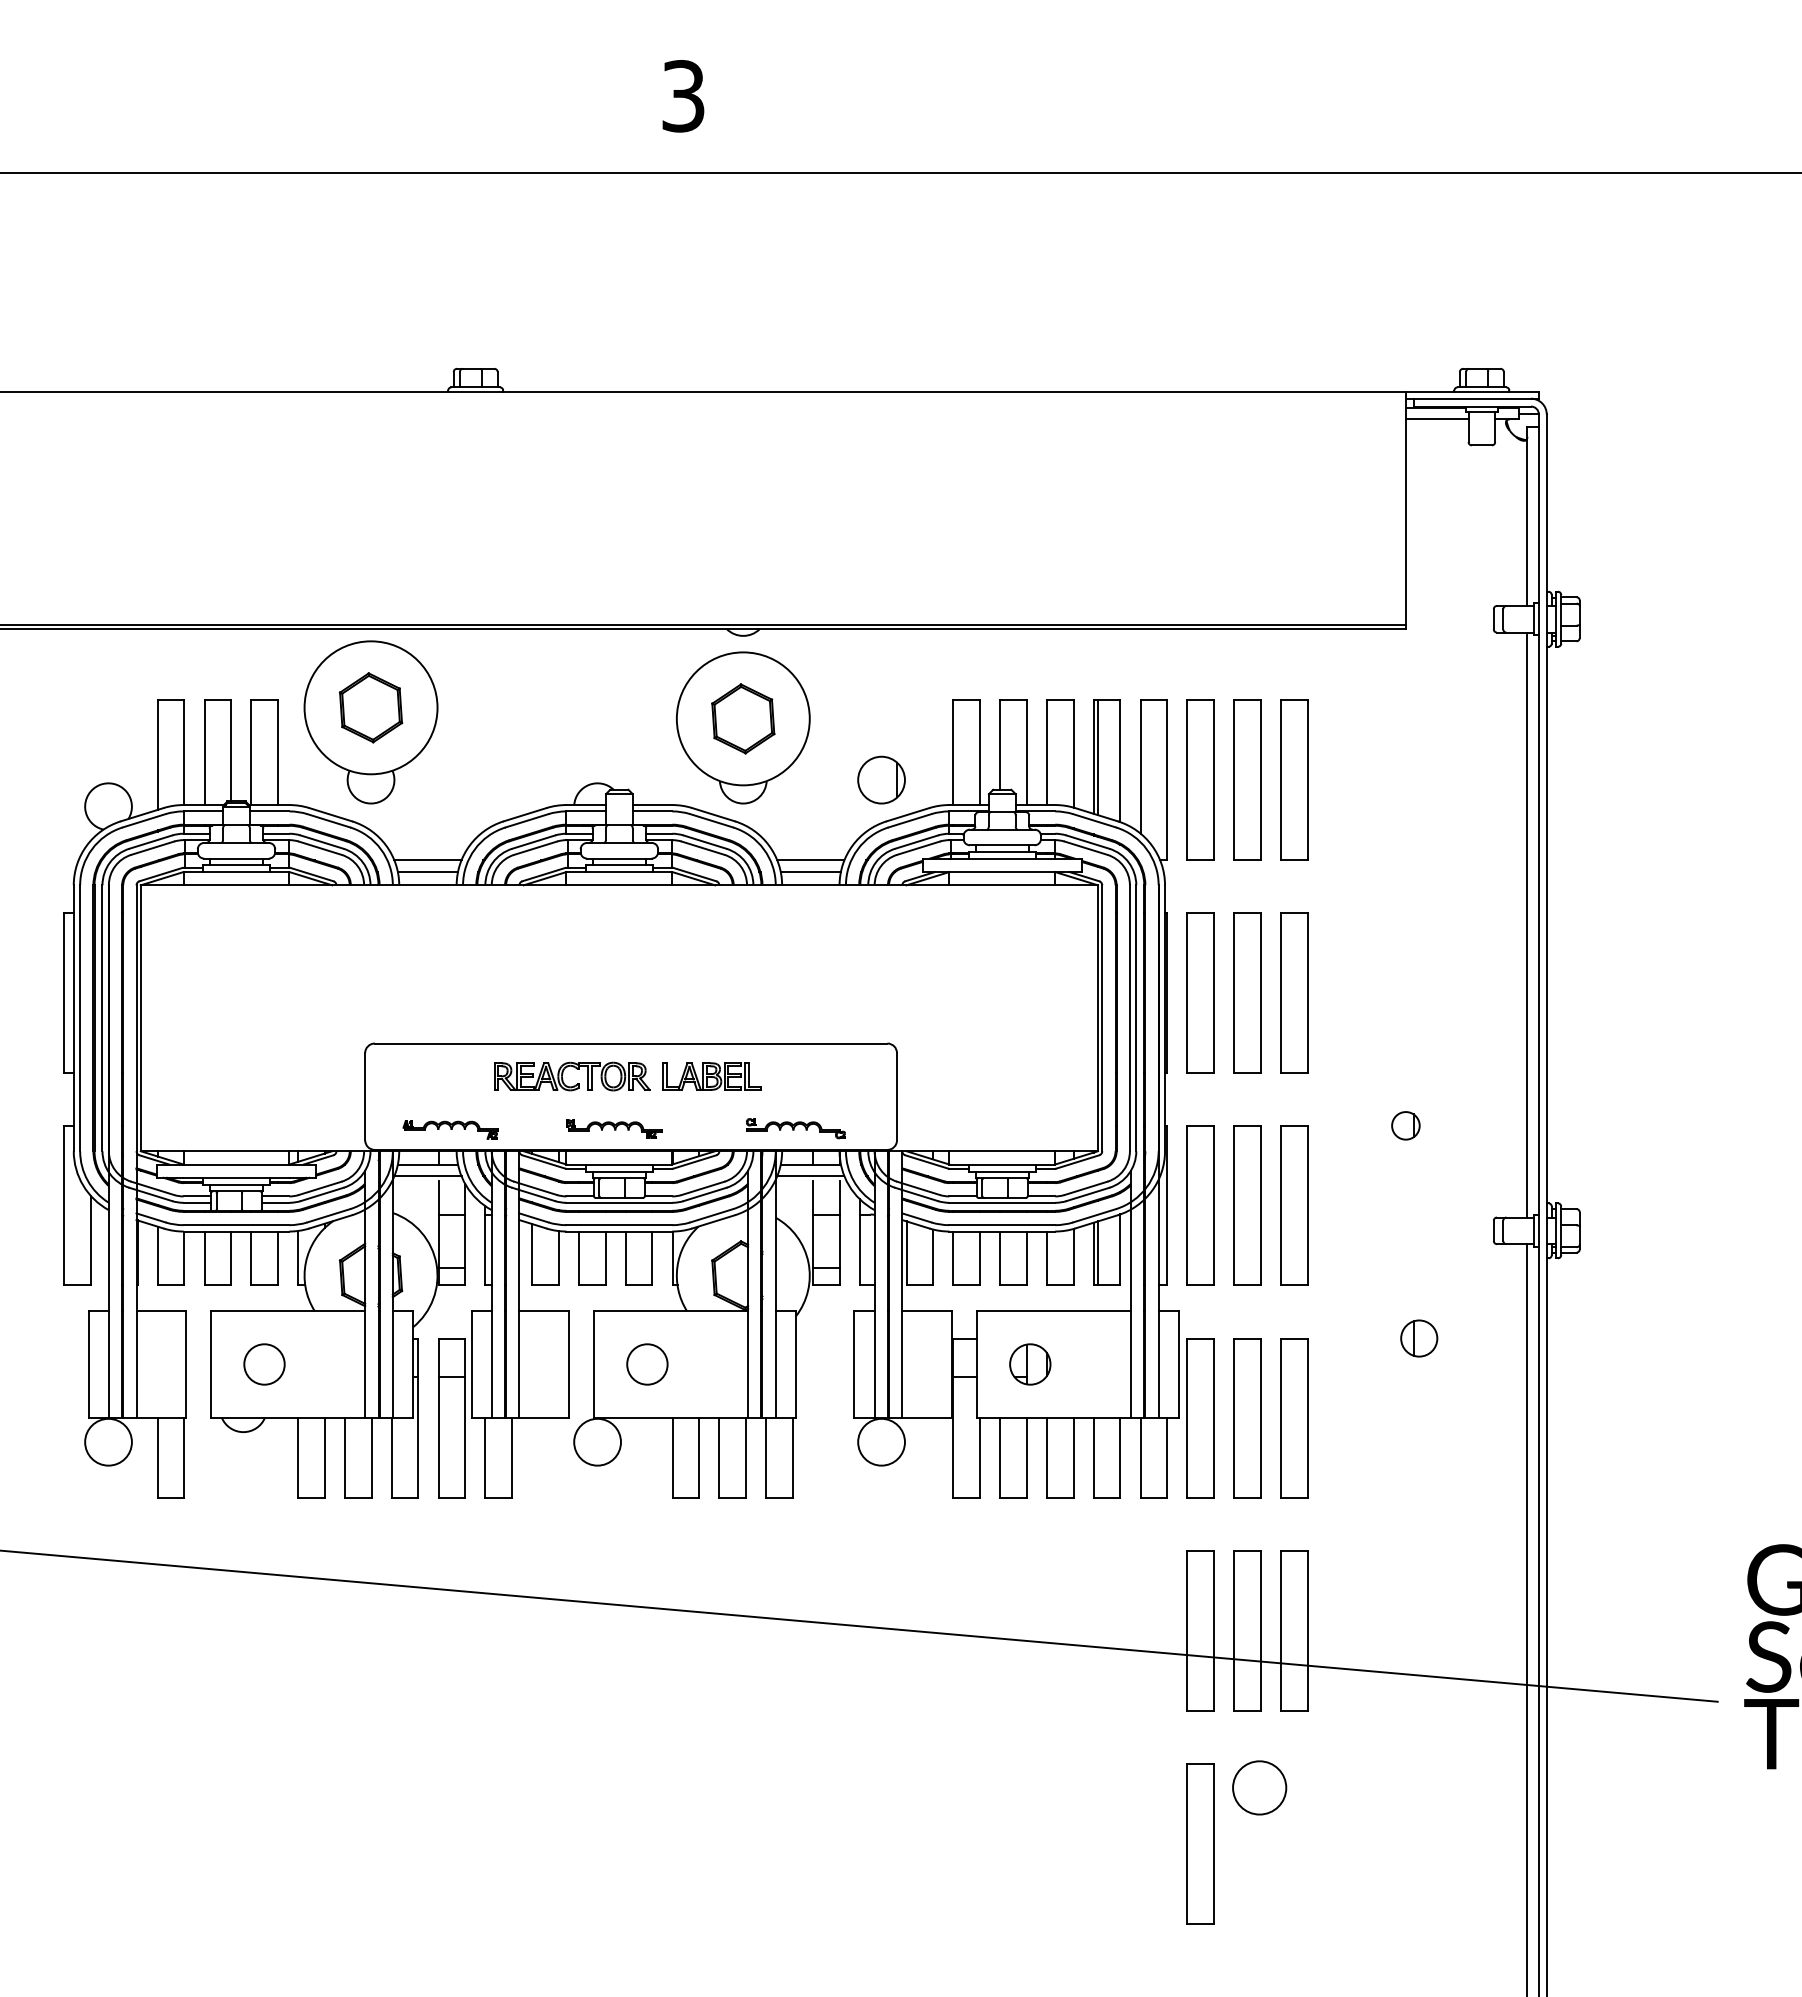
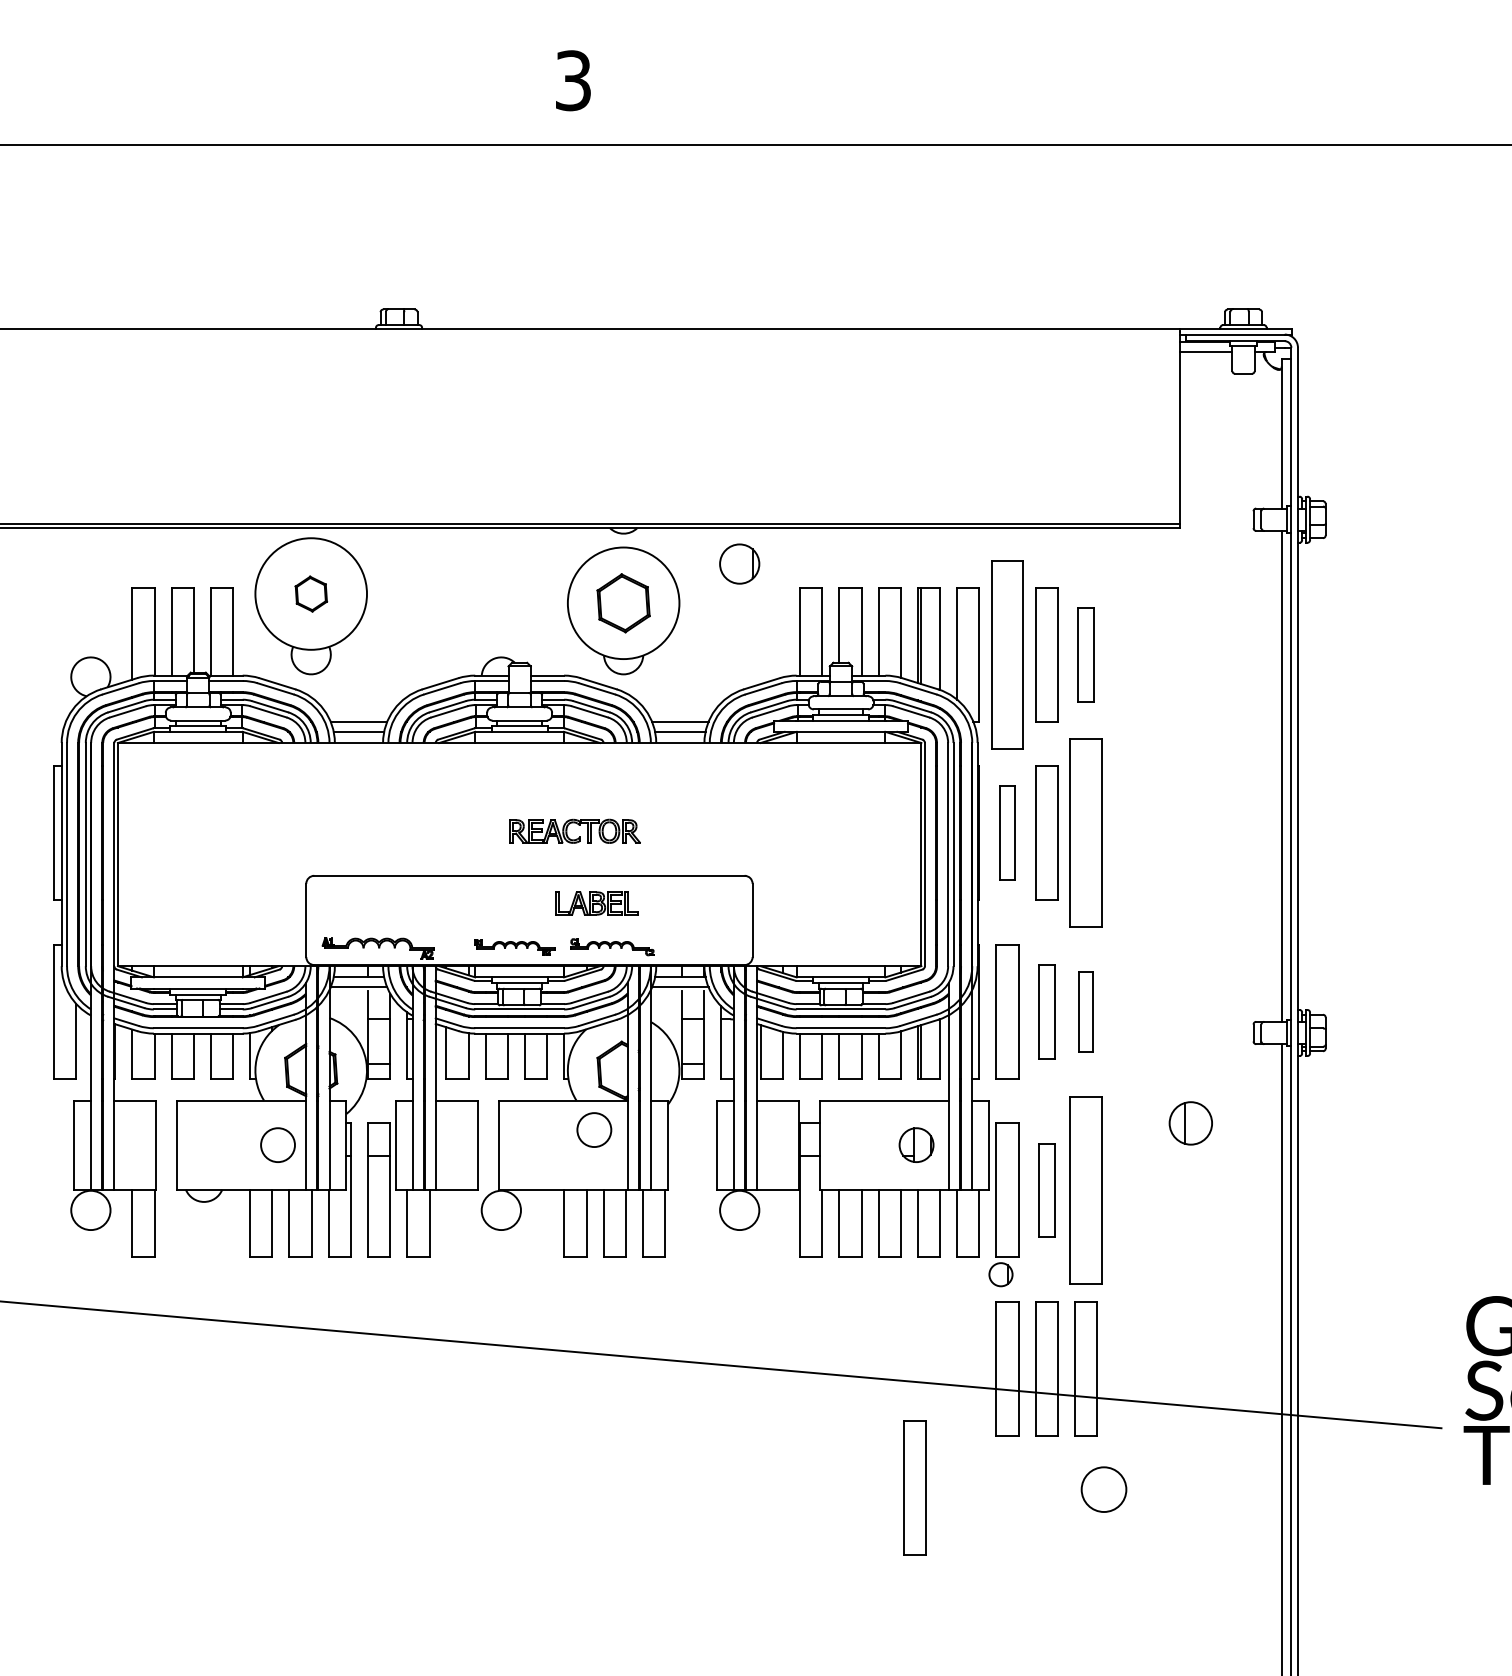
part: (371, 707) -> (311, 593), size x0.6
part: (881, 779) -> (739, 563), moved
part: (1200, 779) -> (1007, 654), size x1.4
part: (1294, 779) -> (1086, 654), size x0.7
part: (1200, 992) -> (1007, 832), size x0.7
part: (1294, 992) -> (1086, 832), size x1.4
part: (576, 1069) -> (578, 825), moved
part: (1405, 1125) -> (1000, 1274), moved
part: (795, 1128) -> (612, 947), moved
part: (450, 1129) -> (377, 947), size x1.4
part: (1247, 1205) -> (1046, 1011), size x0.7
part: (1294, 1205) -> (1086, 1011), size x0.6
part: (1419, 1338) -> (1191, 1123), size x1.4
circle: (264, 1364) -> (278, 1145), moved
circle: (647, 1364) -> (594, 1130), moved
part: (1030, 1364) -> (916, 1145), moved
part: (1247, 1418) -> (1046, 1190), size x0.7
part: (1294, 1418) -> (1086, 1190), size x1.4
circle: (1259, 1787) -> (1103, 1489), moved
part: (1200, 1843) -> (915, 1487), moved

